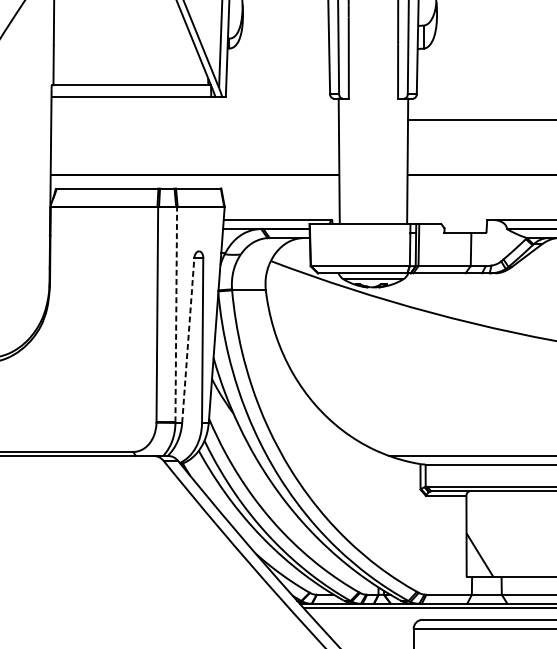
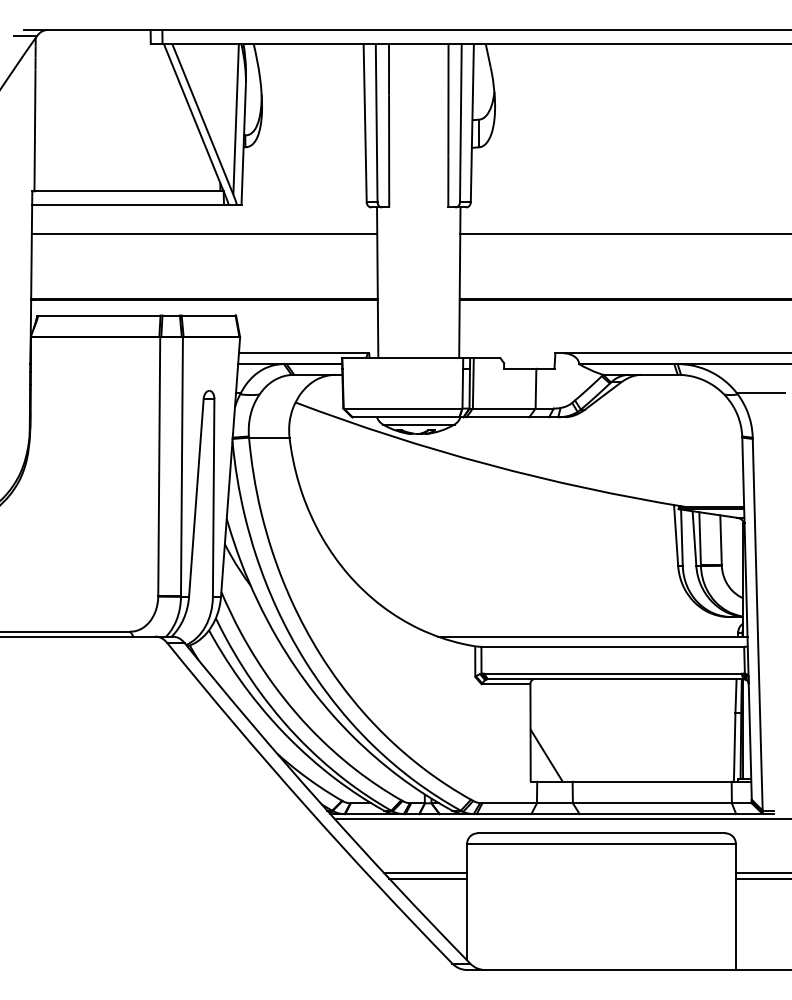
line: (195, 120) -> (204, 233), added
line: (175, 314) -> (181, 466), dashed -> solid
line: (188, 340) -> (196, 497), dashed -> solid

